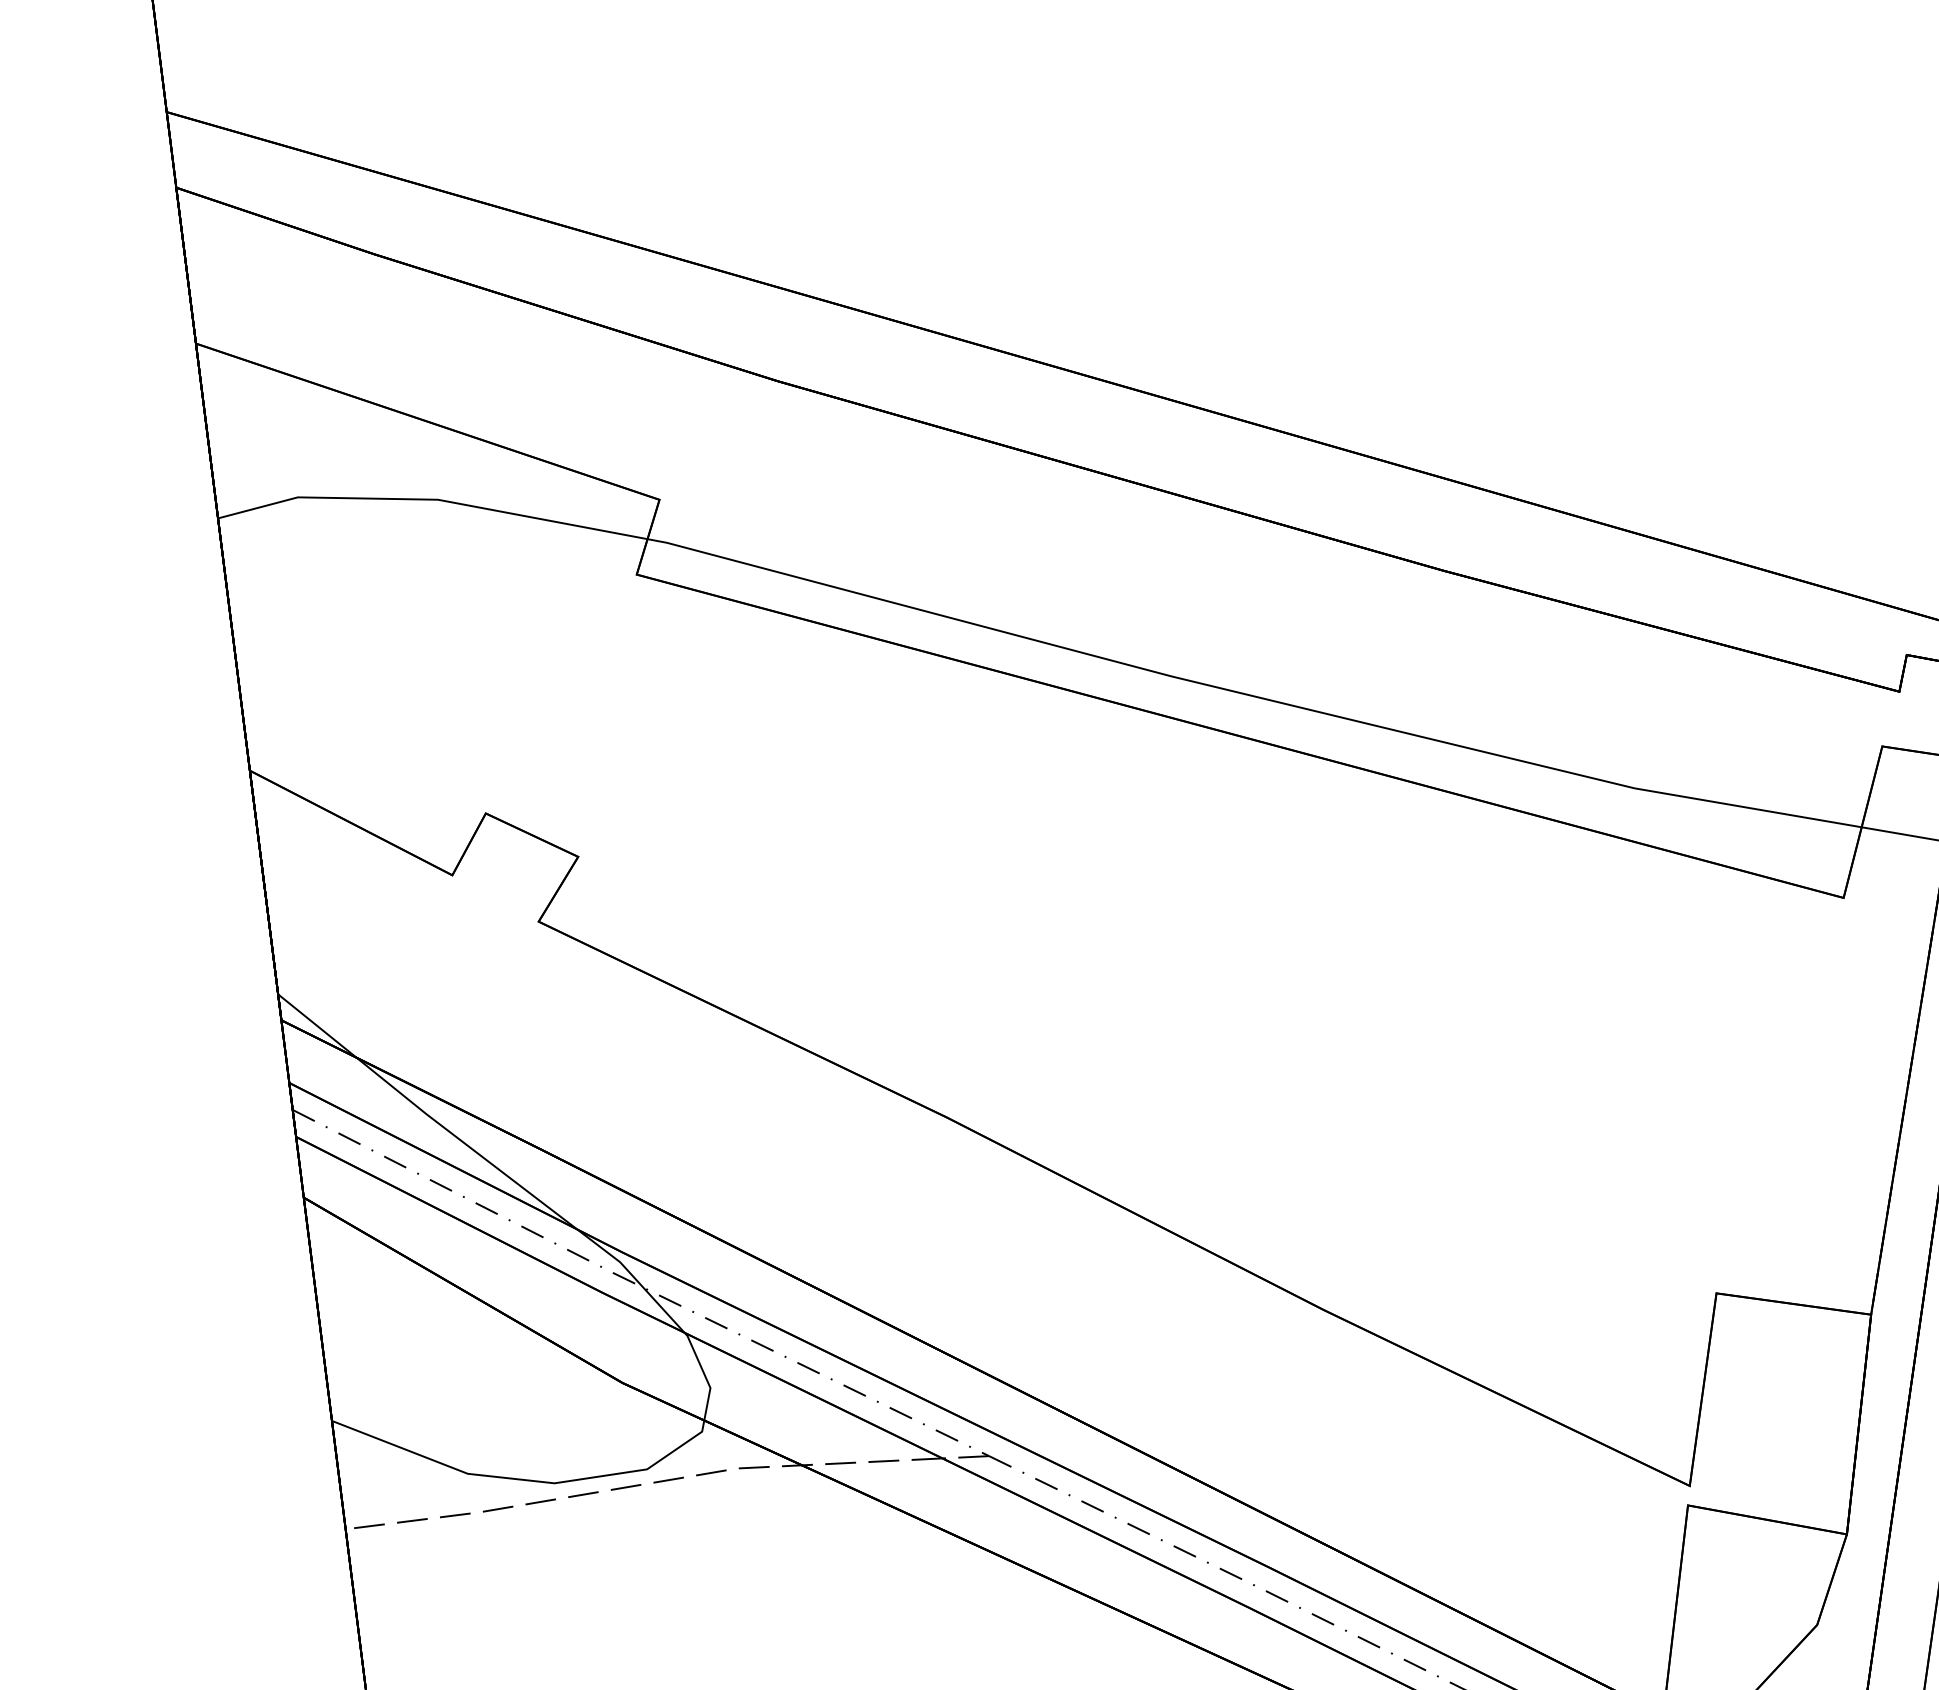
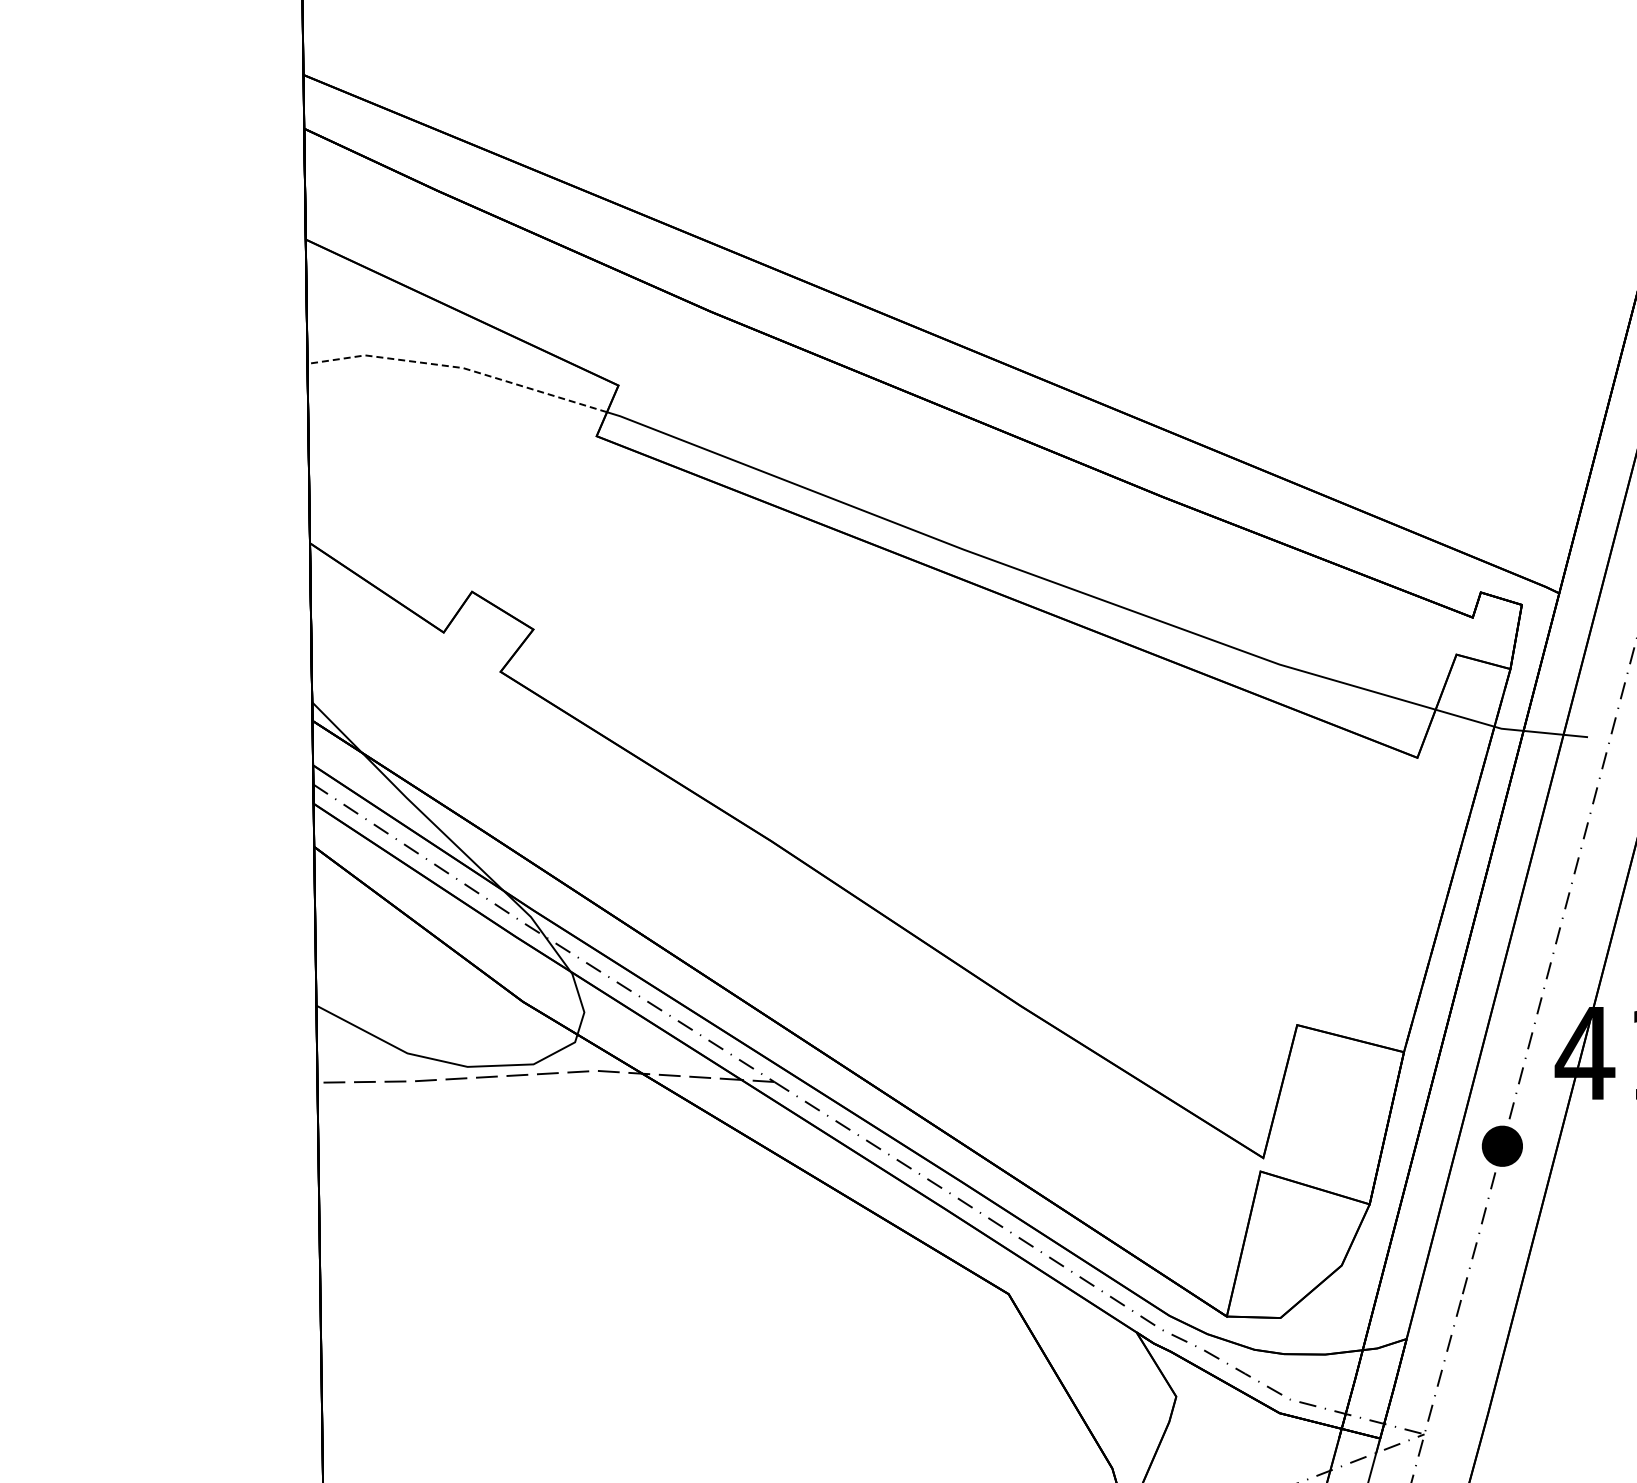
line: (432, 499) -> (459, 367), solid -> dashed

